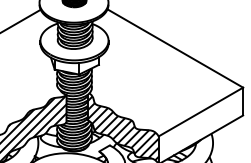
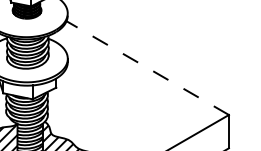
line: (174, 48) -> (146, 68), solid -> dashed

